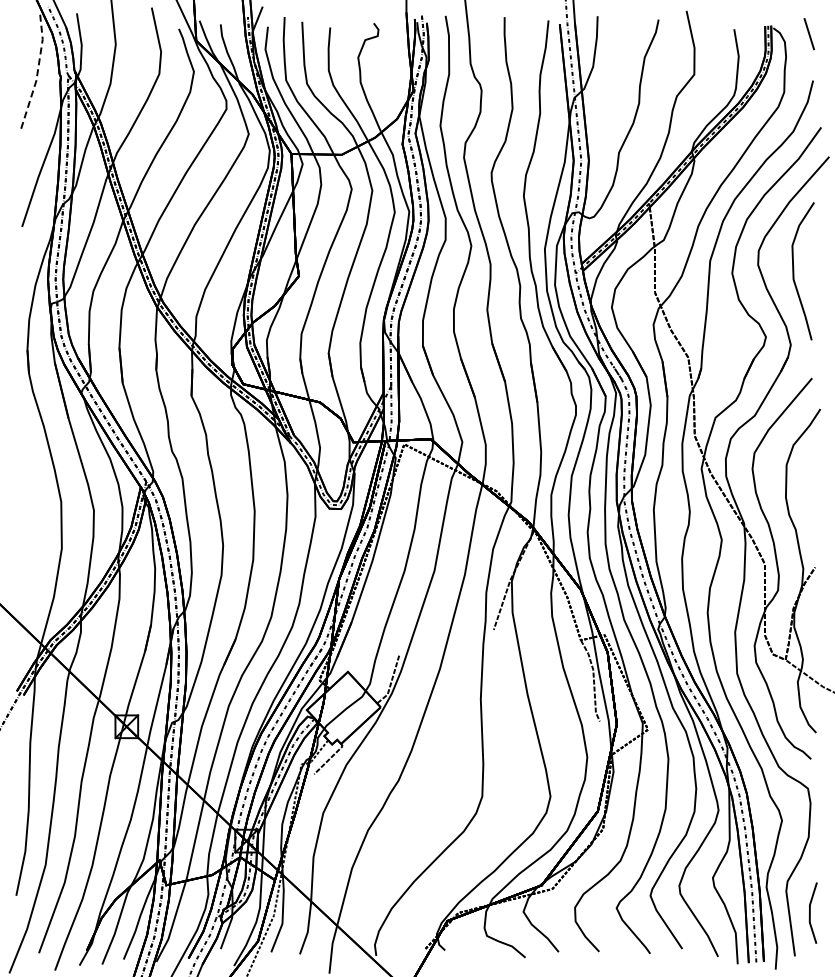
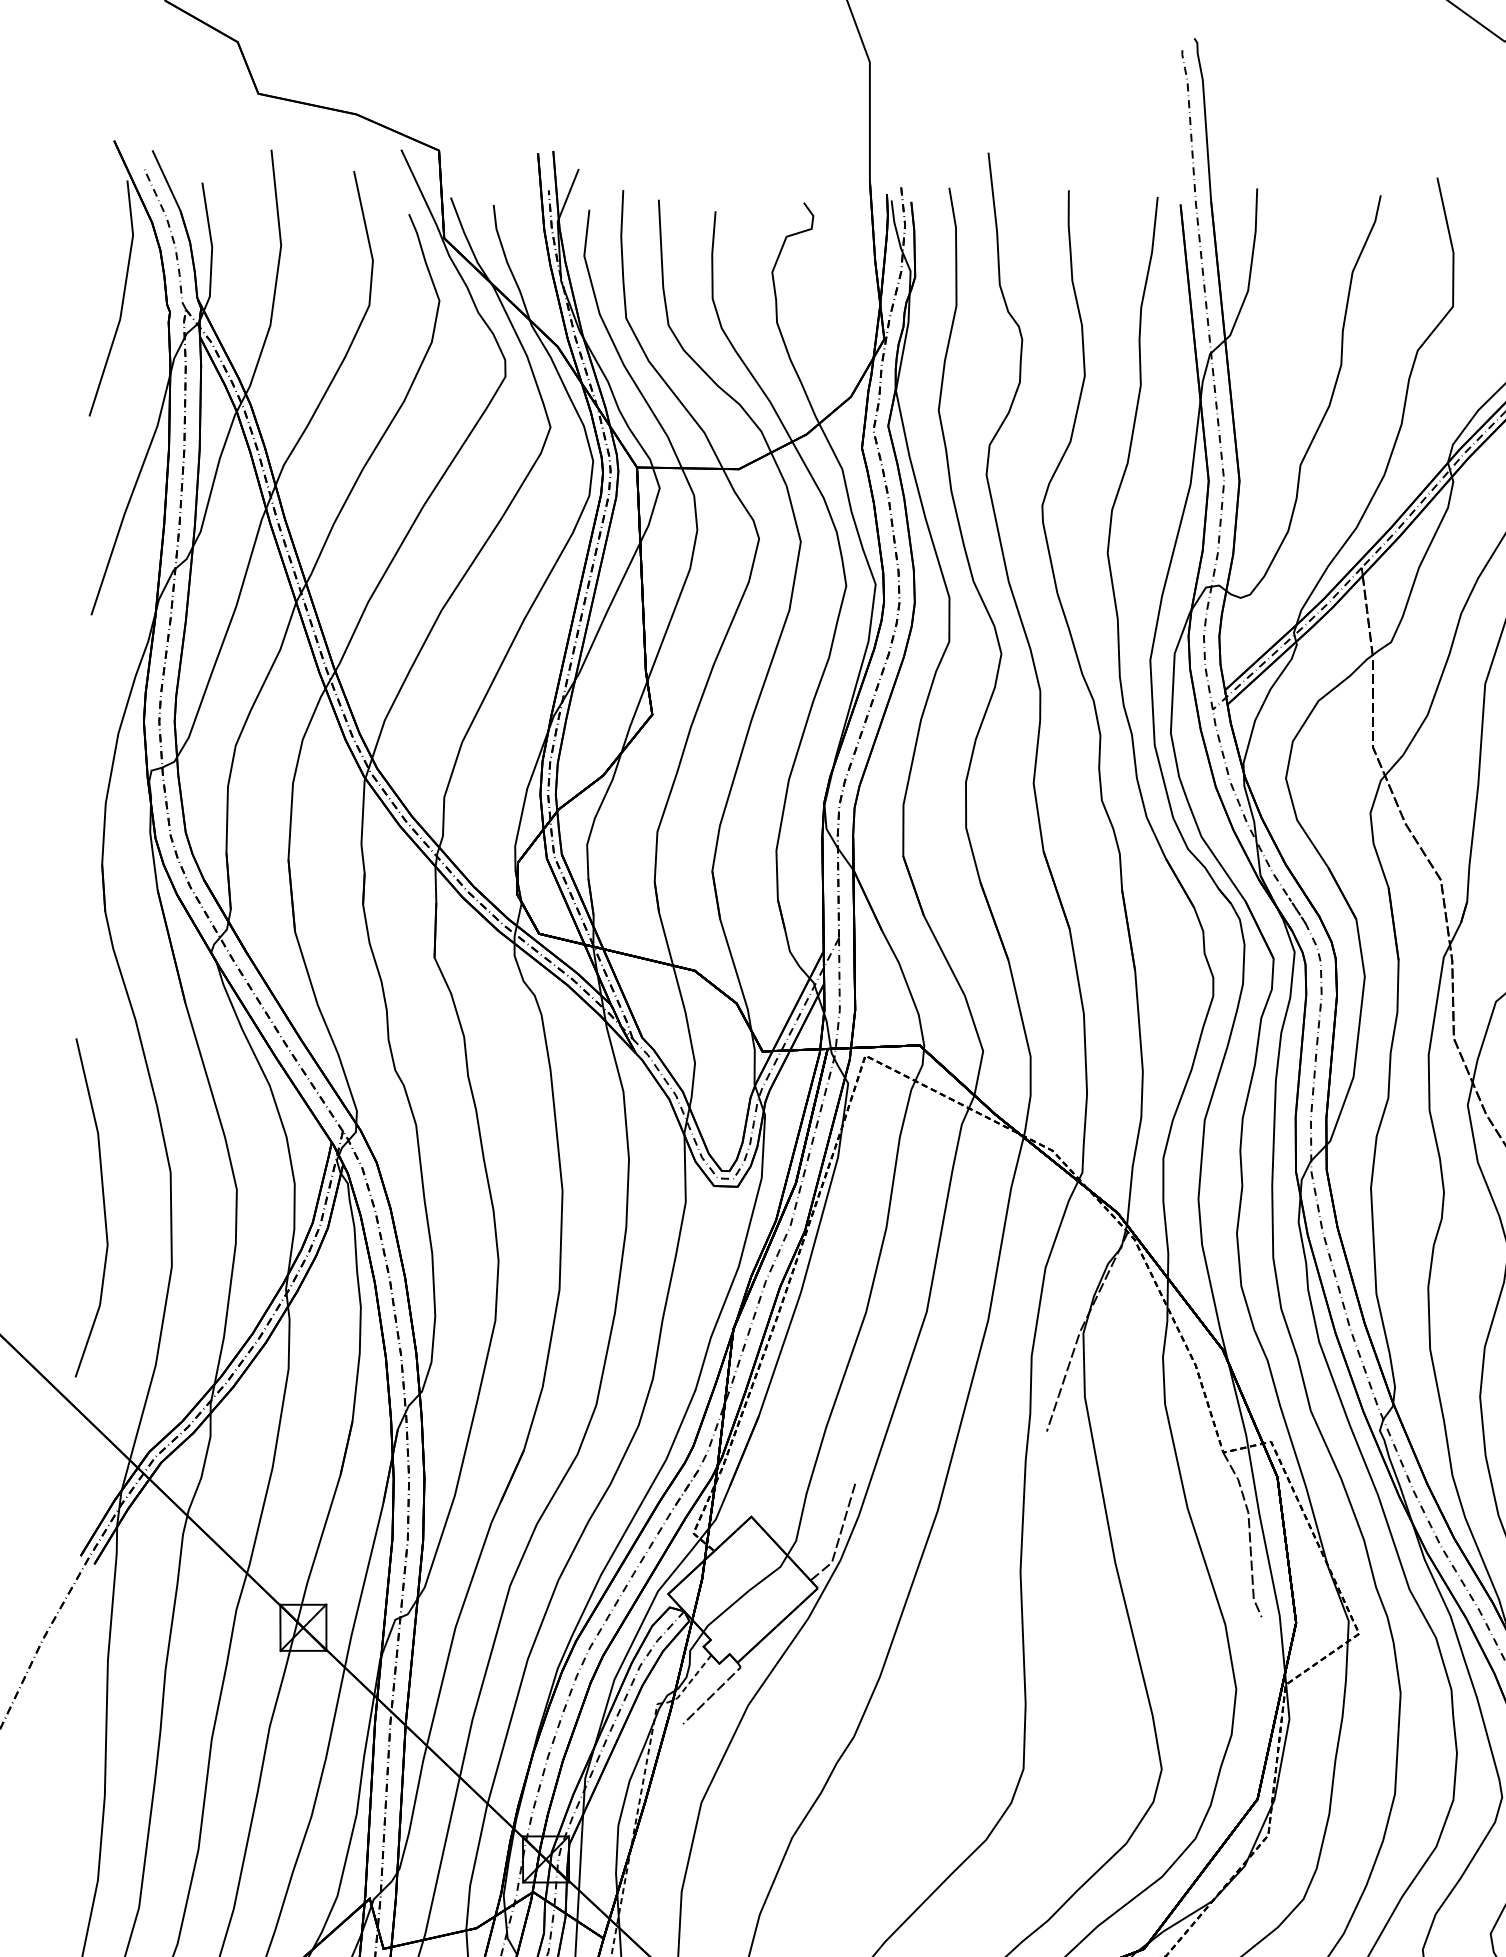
line: (37, 70) -> (122, 298), dashed -> solid
line: (27, 519) -> (102, 1207), added

